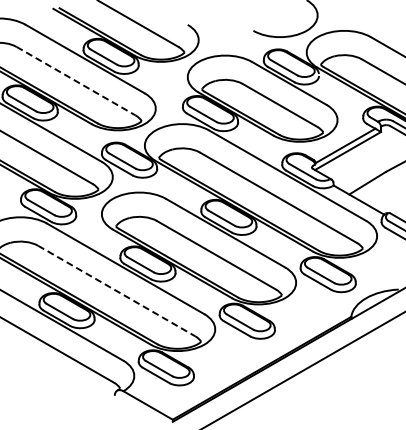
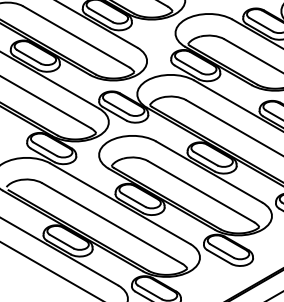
line: (76, 81) -> (76, 37), dashed -> solid
line: (116, 290) -> (112, 222), dashed -> solid

